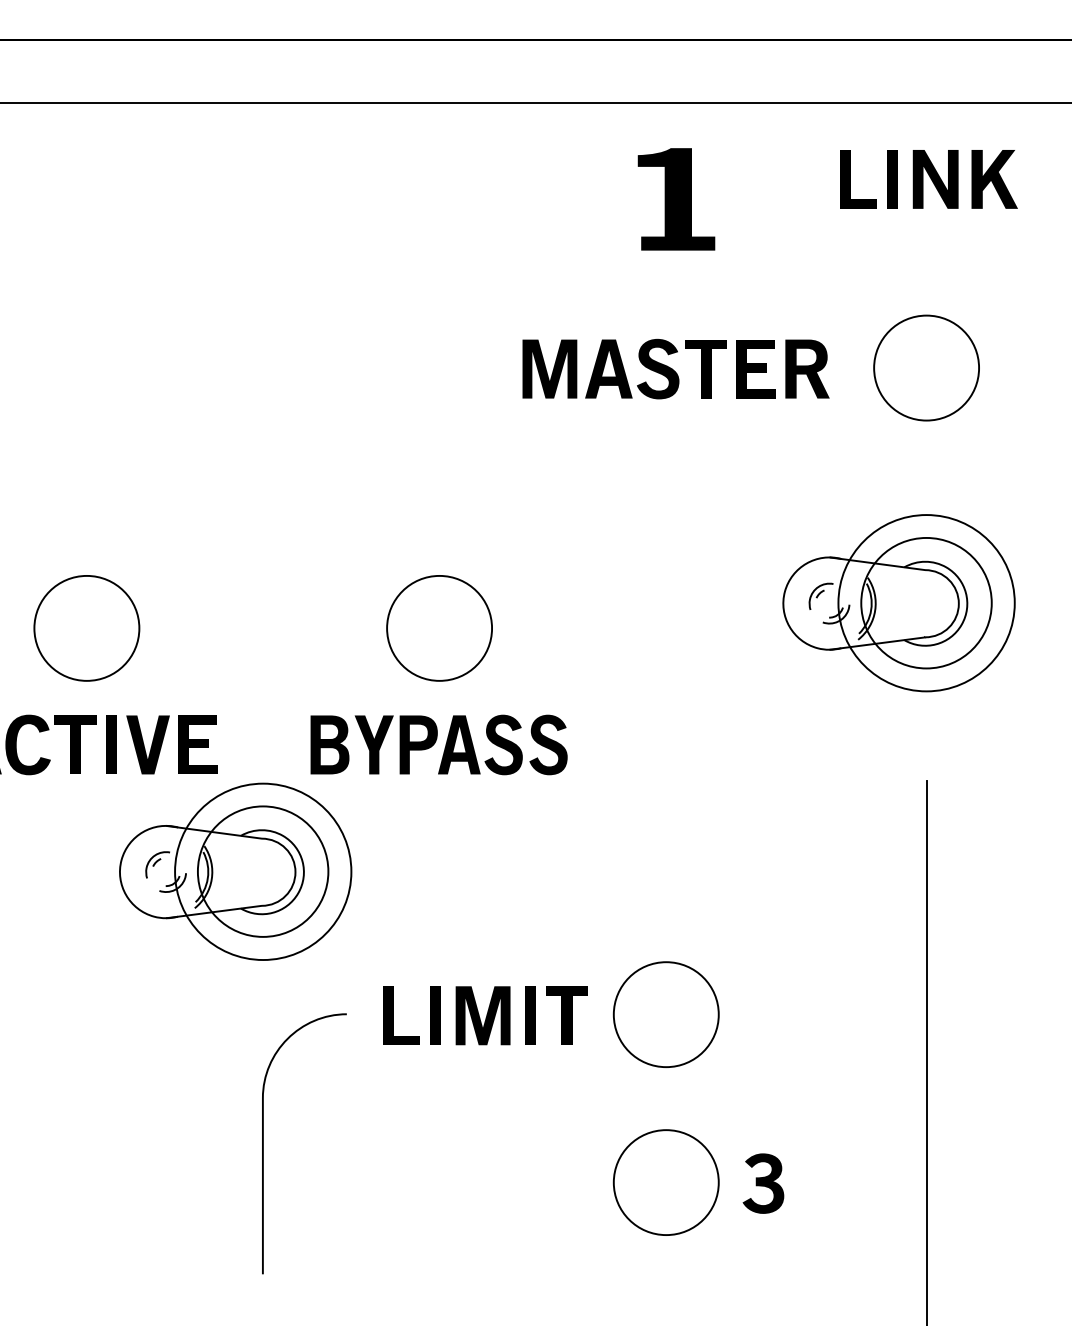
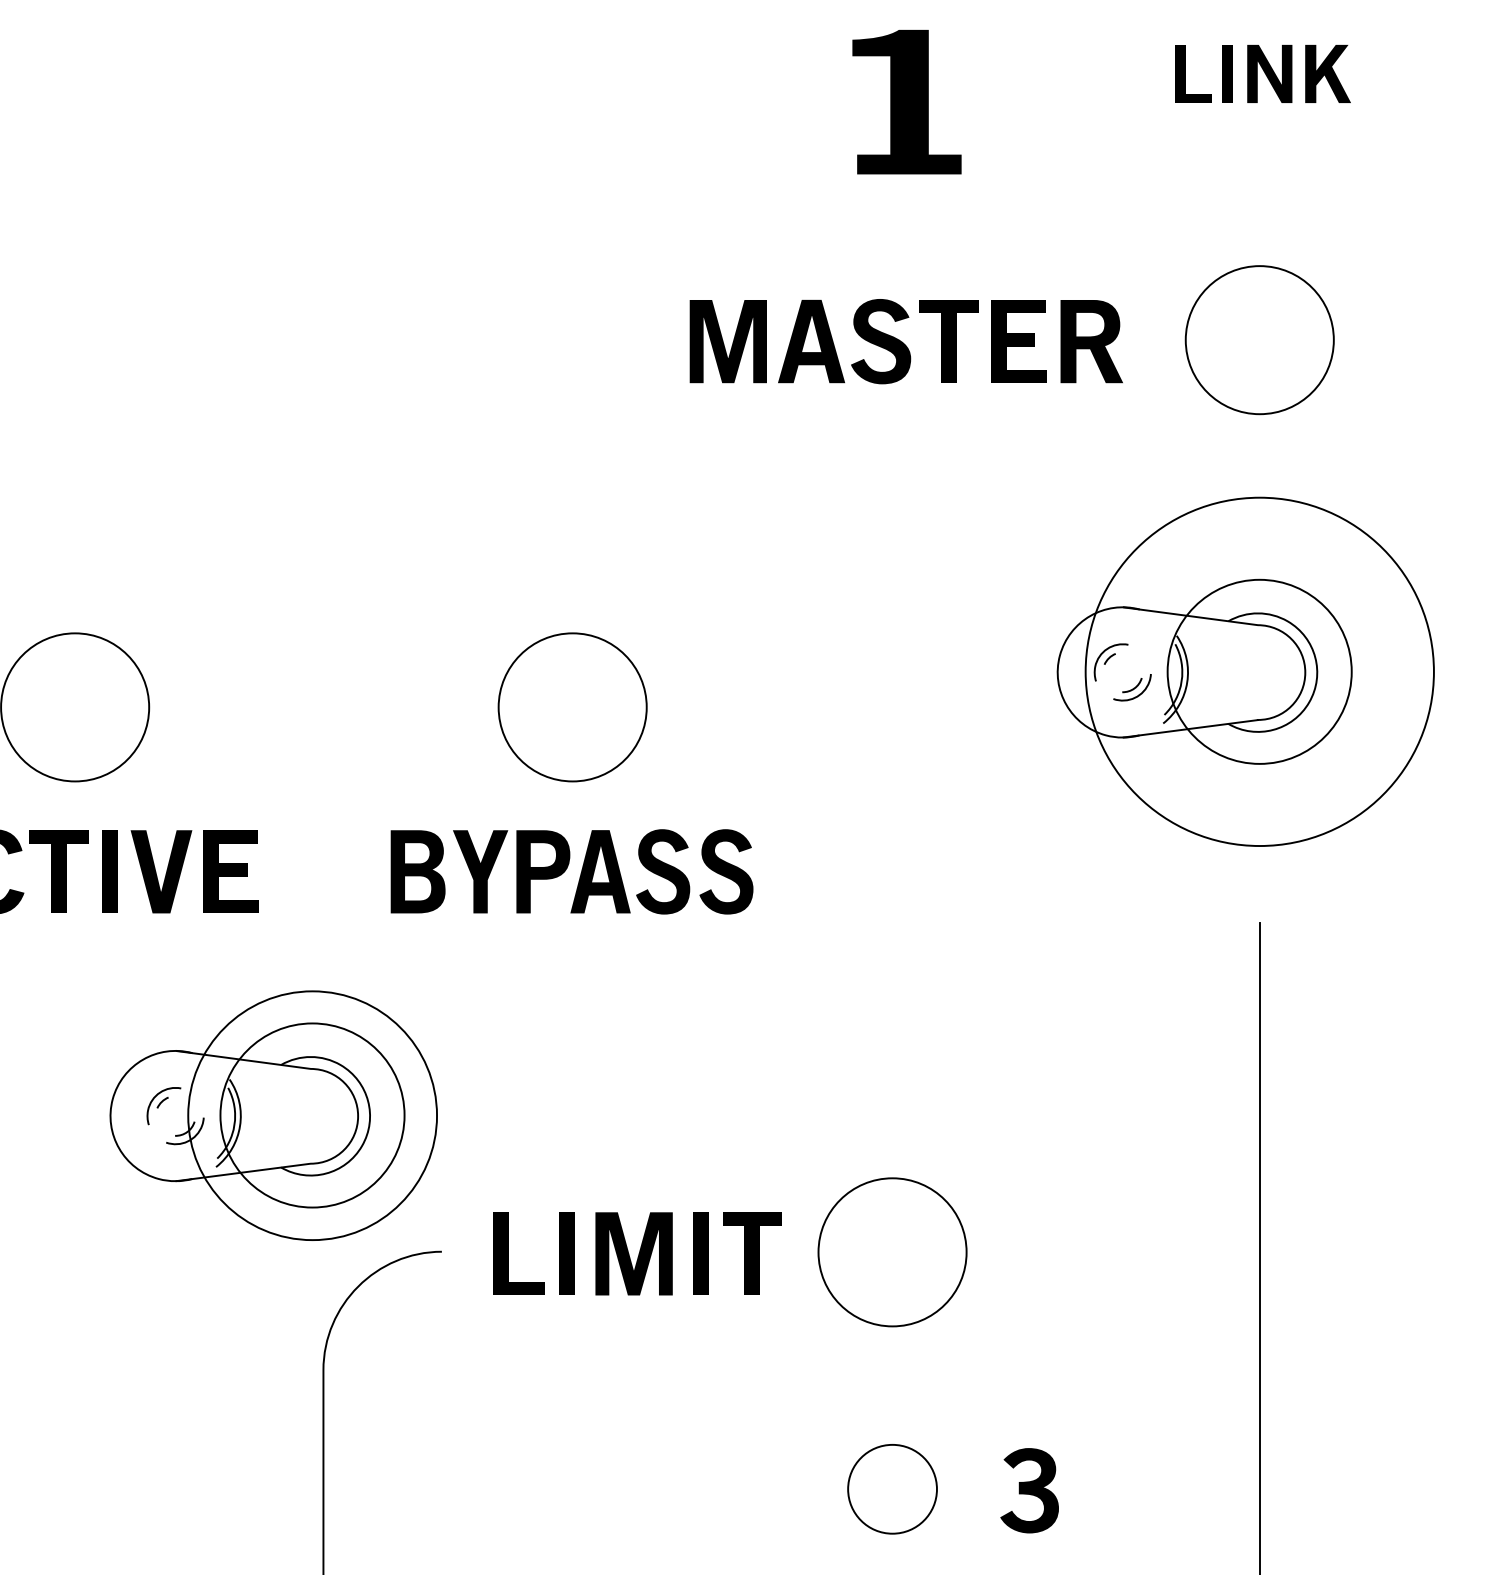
part: (928, 179) -> (1262, 74), size x0.7
circle: (926, 603) -> (1259, 672), size x1.4
part: (235, 871) -> (273, 1115), moved
circle: (665, 1182) -> (891, 1489), size x0.6

